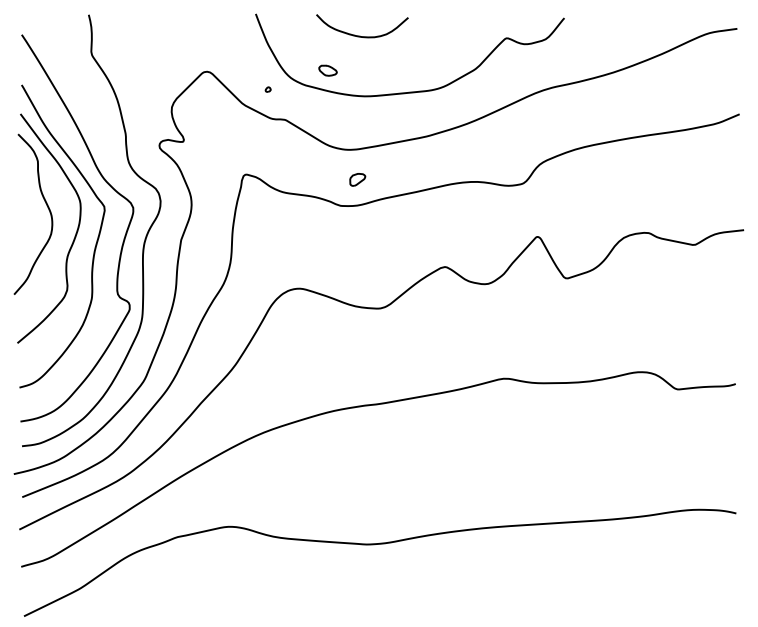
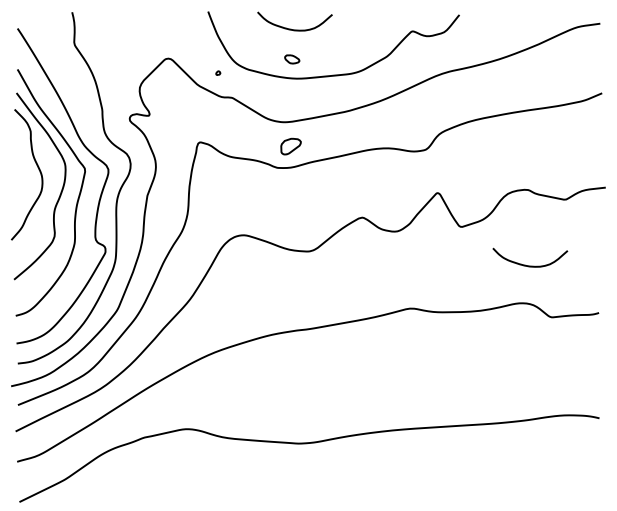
part: (327, 70) -> (291, 59), moved
part: (357, 179) -> (290, 146), size x1.6
curve: (649, 325) -> (528, 265), added

